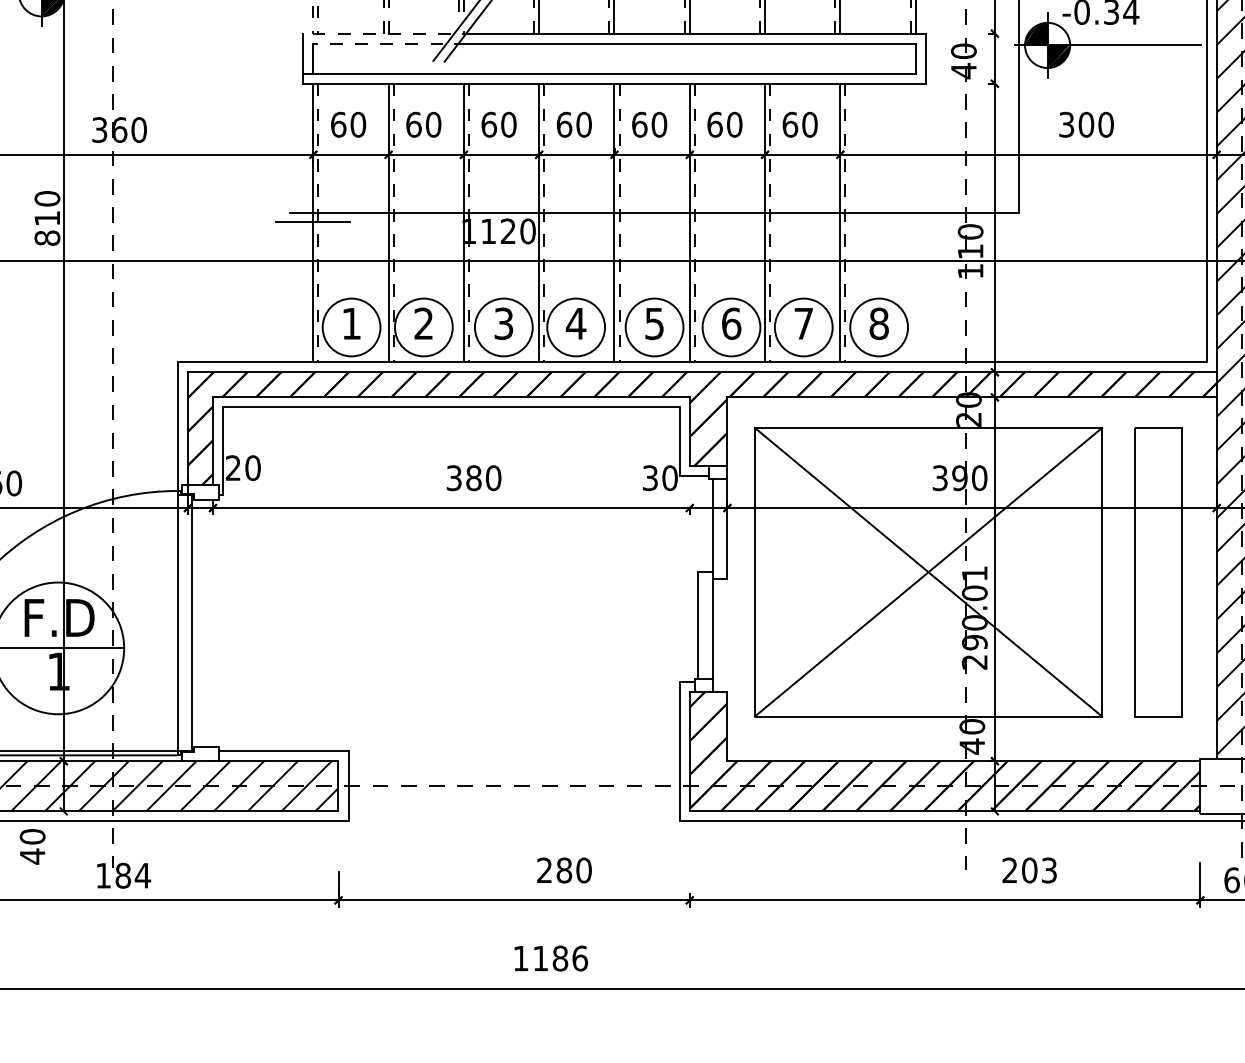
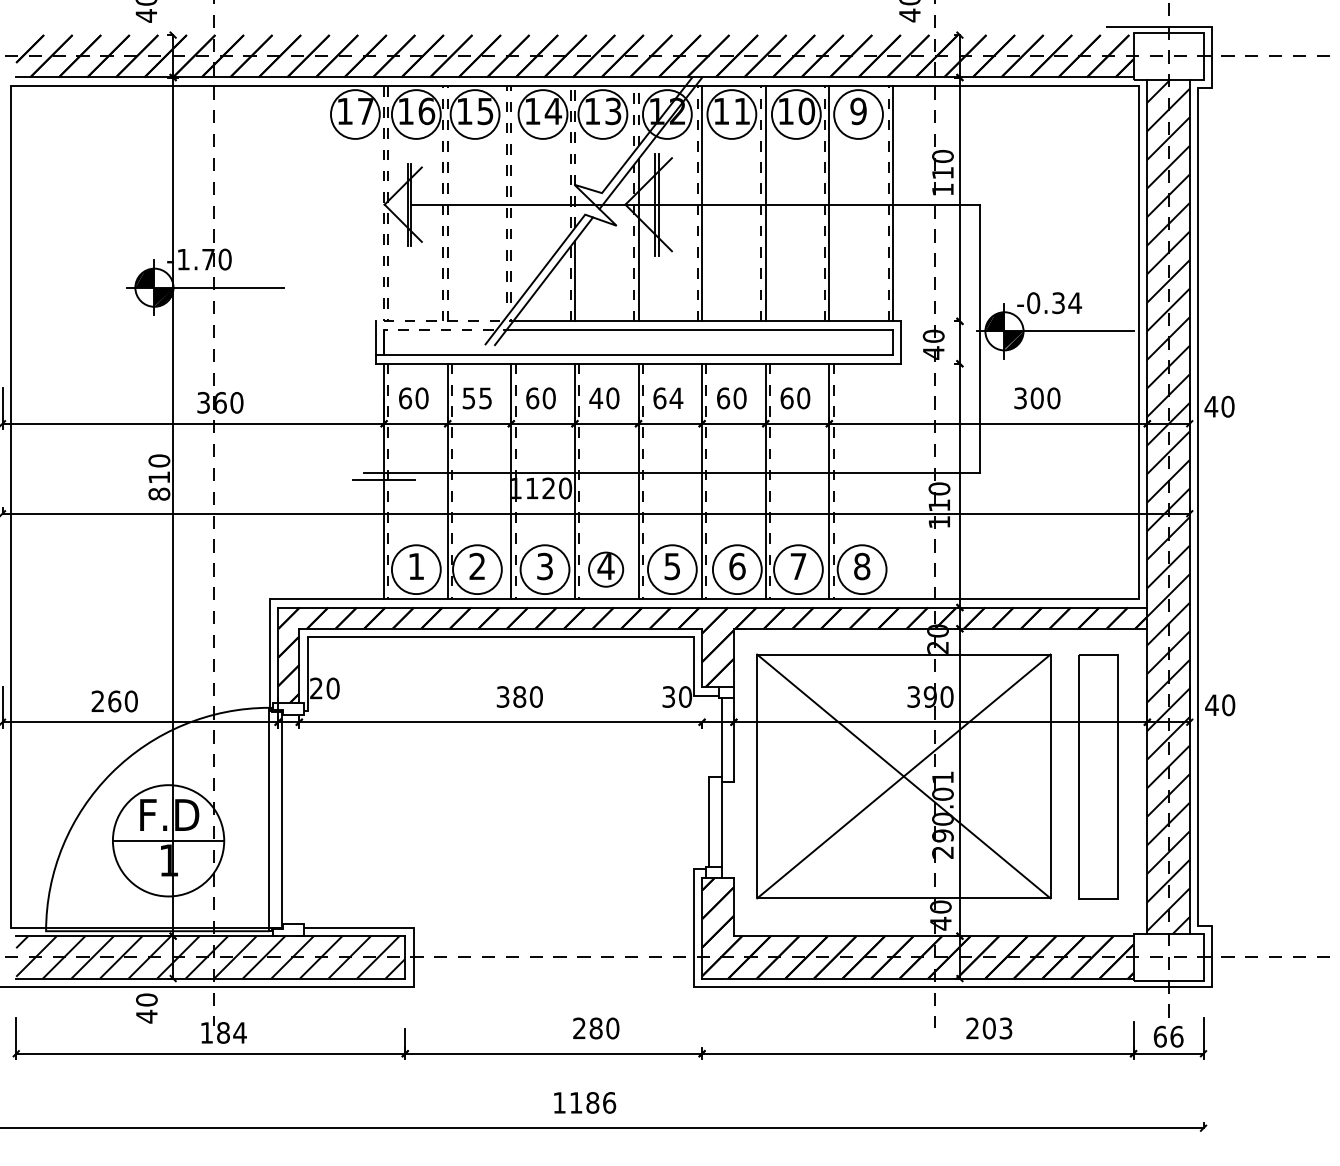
text: (423, 124) -> (477, 398), 60 -> 55
text: (564, 124) -> (596, 398), 60 -> 40
text: (659, 124) -> (676, 398), 60 -> 64
circle: (575, 327) -> (605, 569), size x0.7

